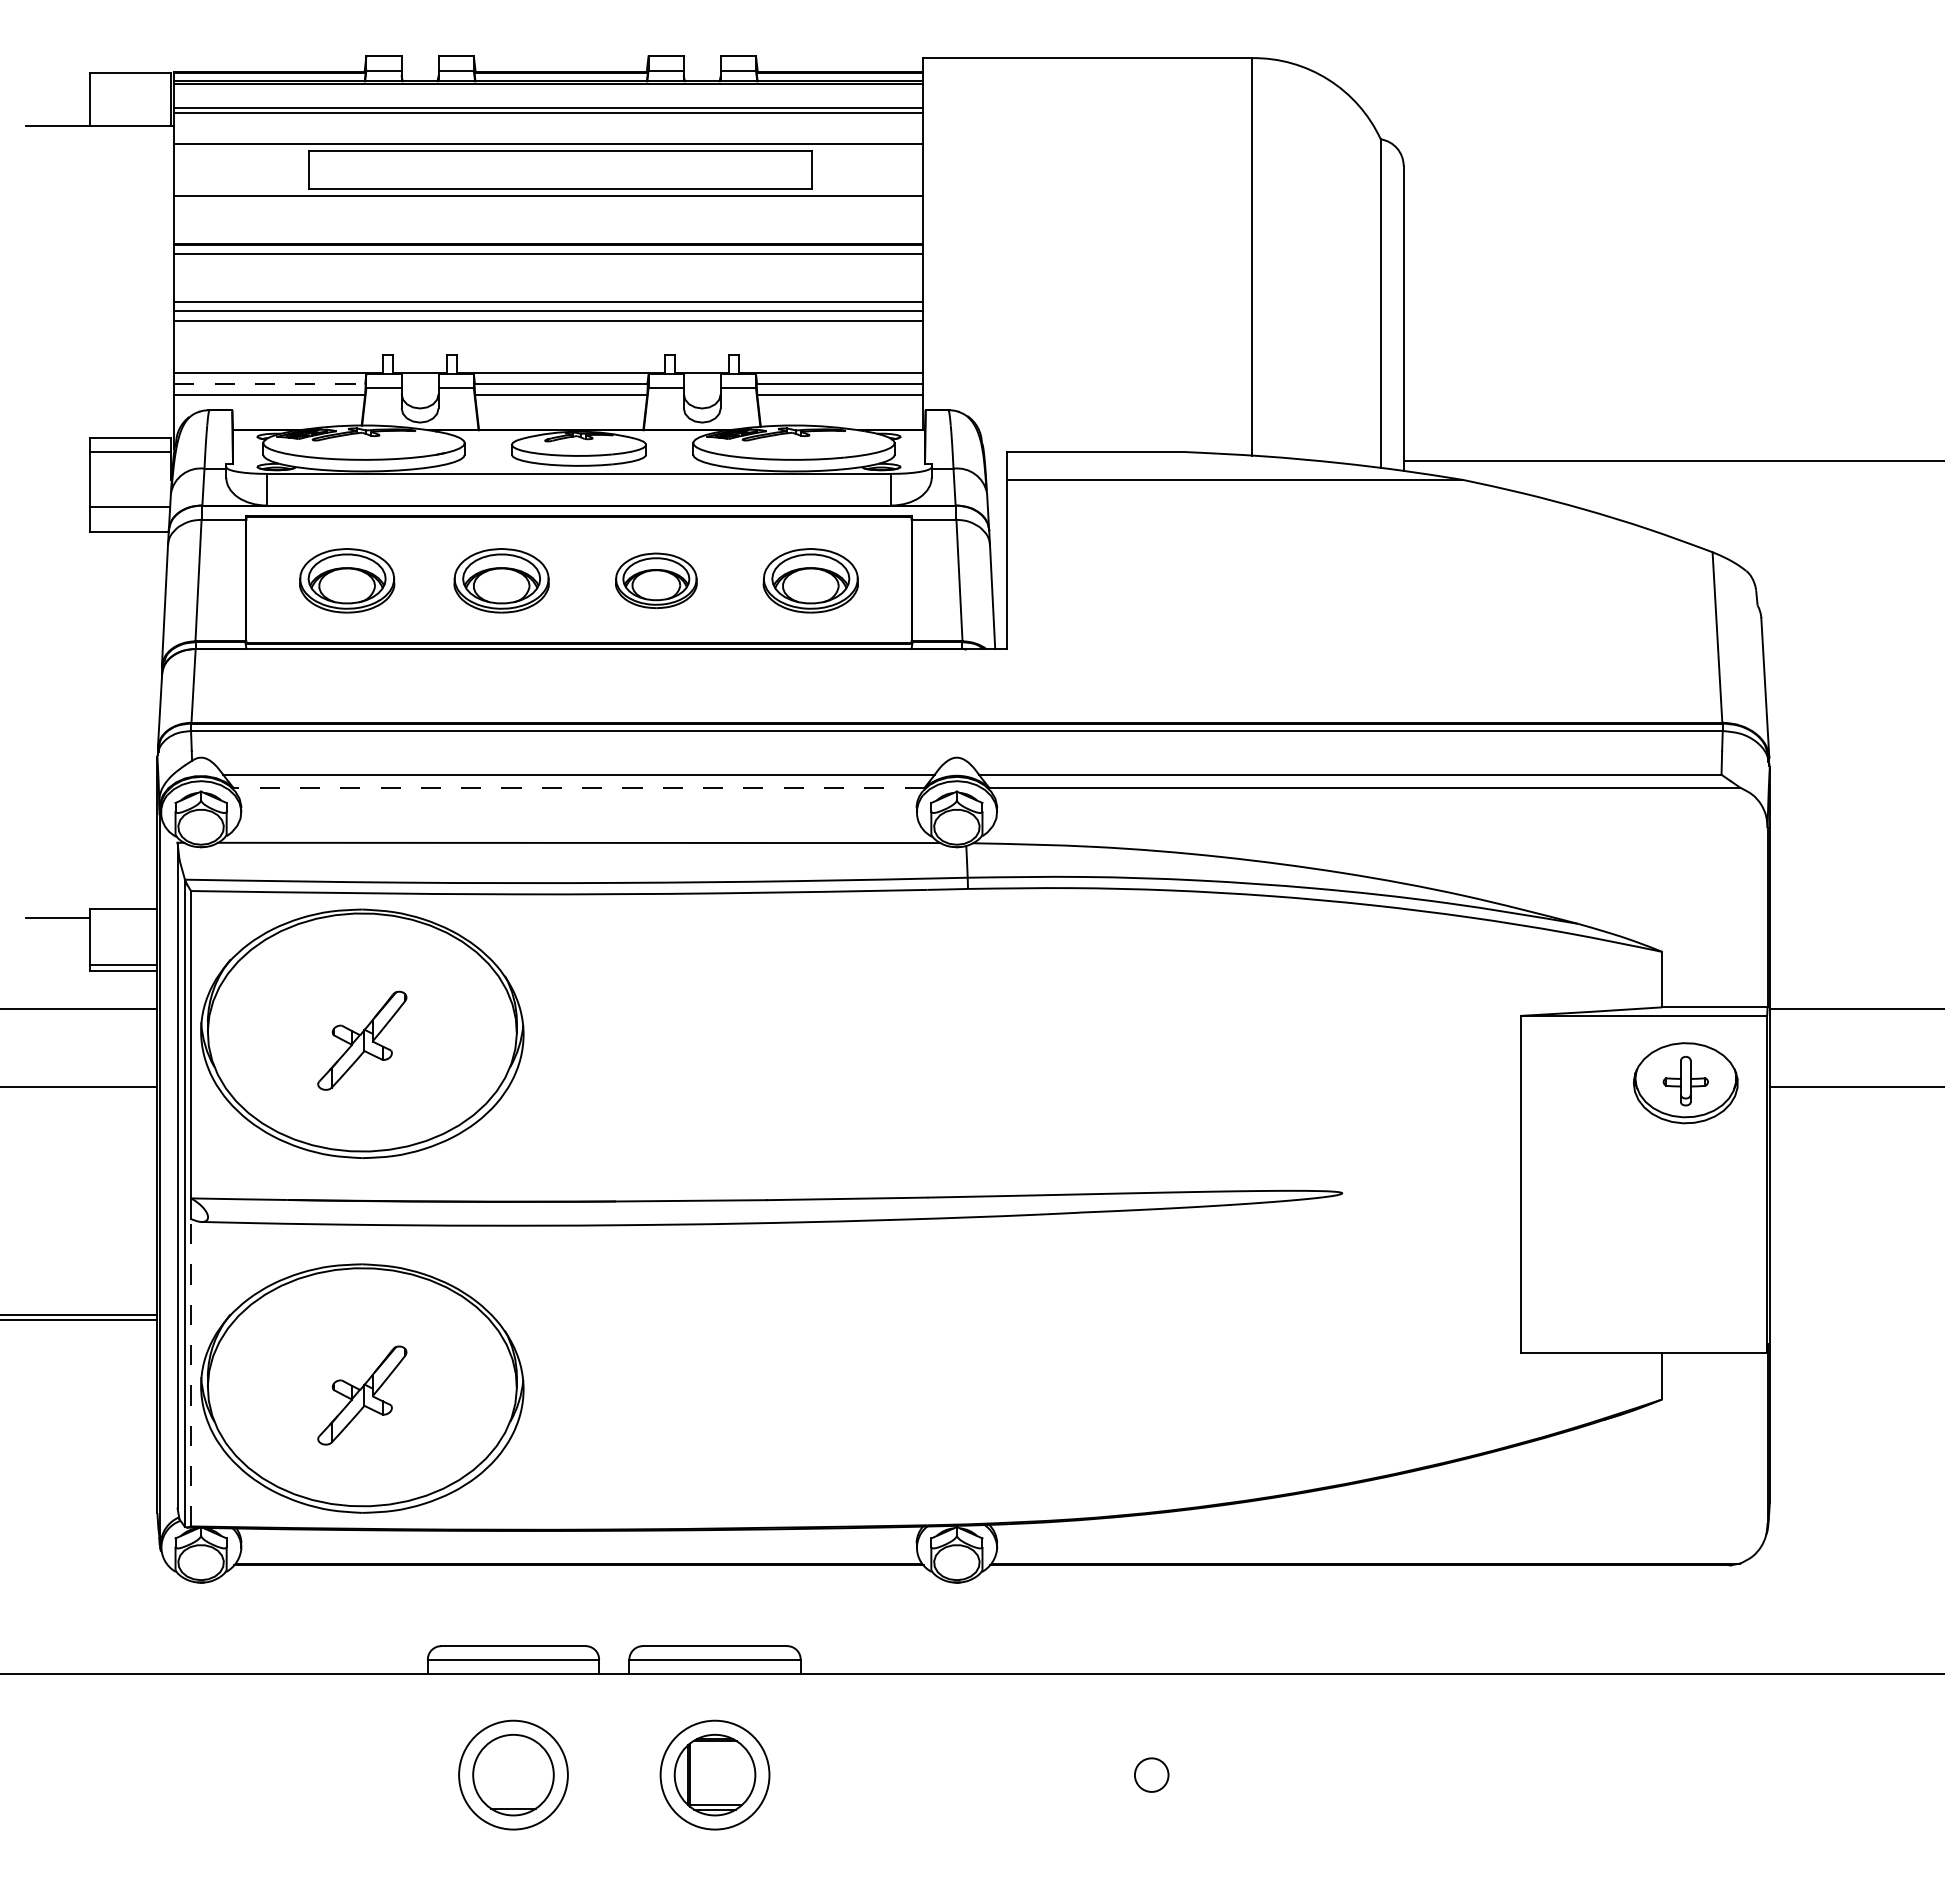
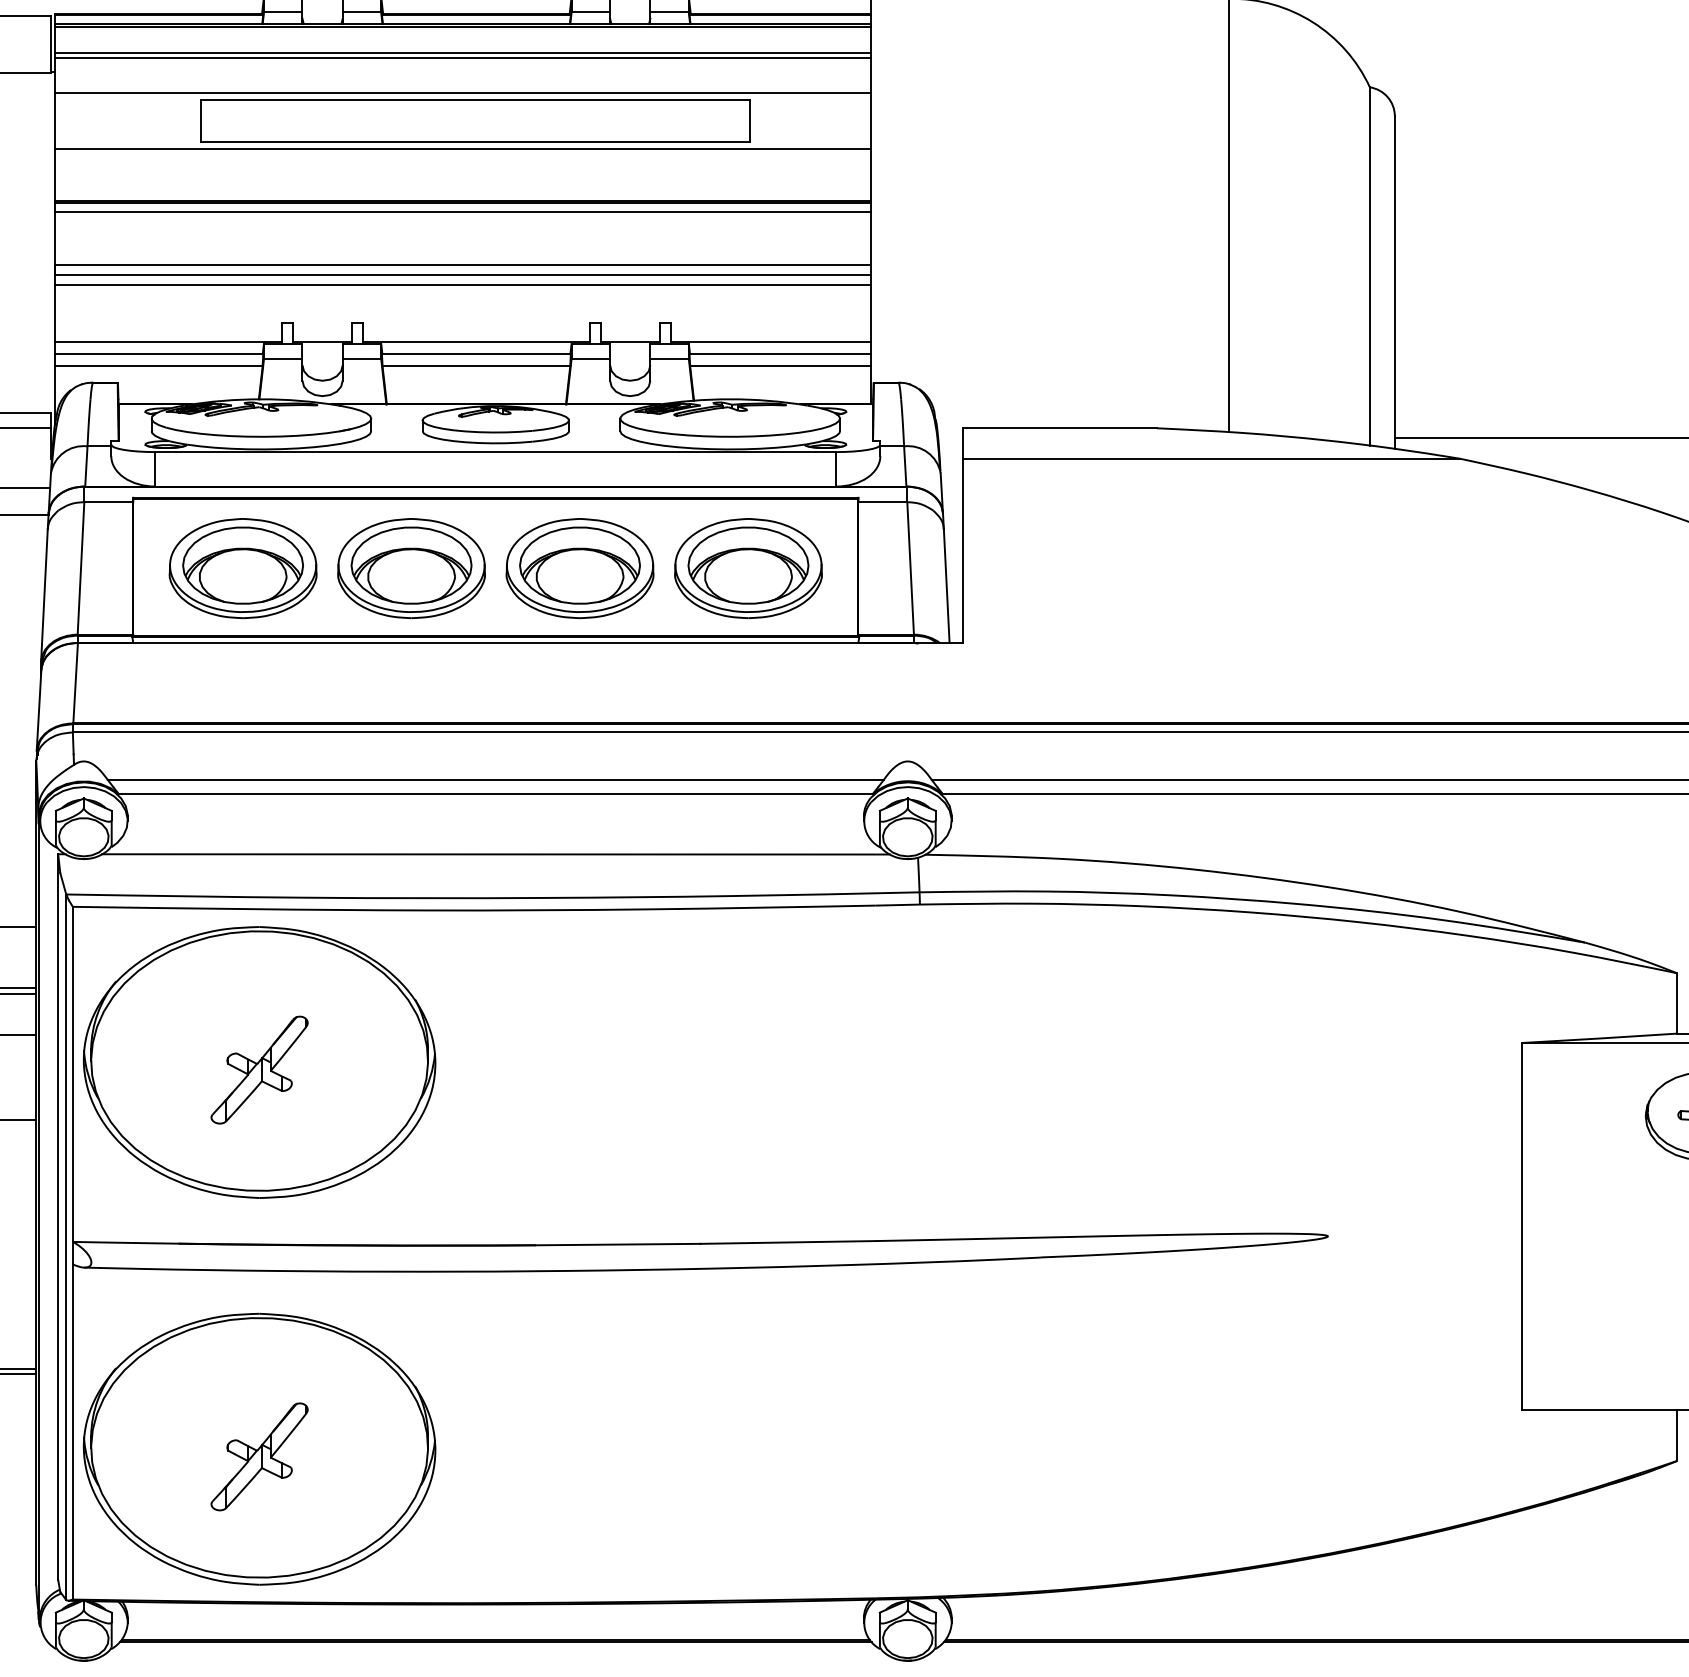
line: (269, 383) -> (158, 353), dashed -> solid
part: (346, 580) -> (242, 568), size x1.43
part: (501, 580) -> (411, 568), size x1.43
part: (656, 580) -> (580, 568), size x1.67
part: (810, 580) -> (748, 568), size x1.43
line: (579, 787) -> (496, 793), dashed -> solid
line: (191, 1372) -> (73, 1431), dashed -> solid

